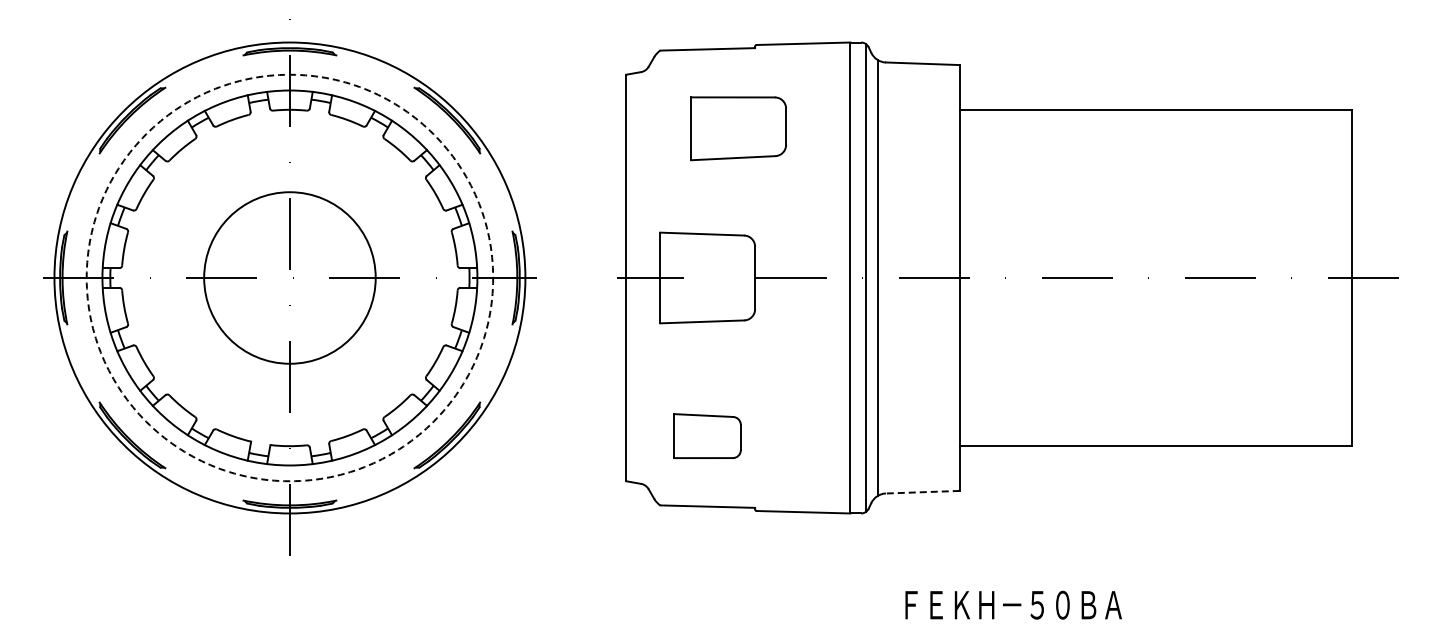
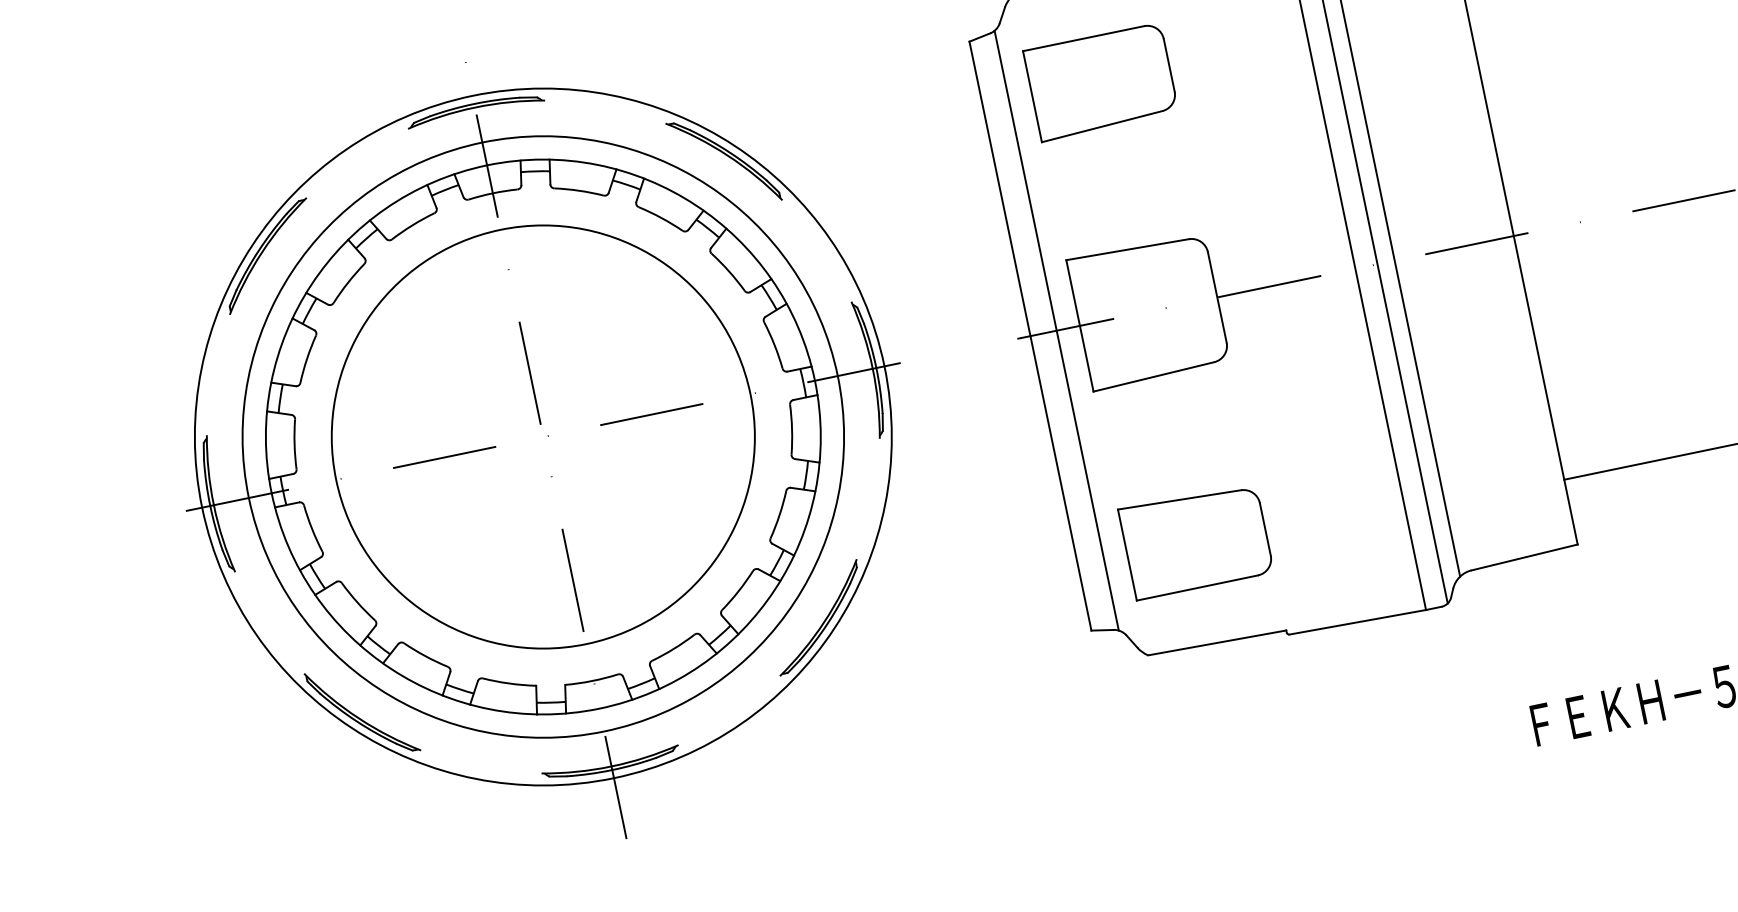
part: (738, 128) -> (1100, 82), moved
circle: (289, 277) -> (542, 436), dashed -> solid
circle: (289, 277) -> (542, 436), size x1.67
line: (644, 277) -> (1056, 329), added
part: (707, 435) -> (1195, 539), size x1.43
line: (922, 492) -> (1524, 557), dashed -> solid

